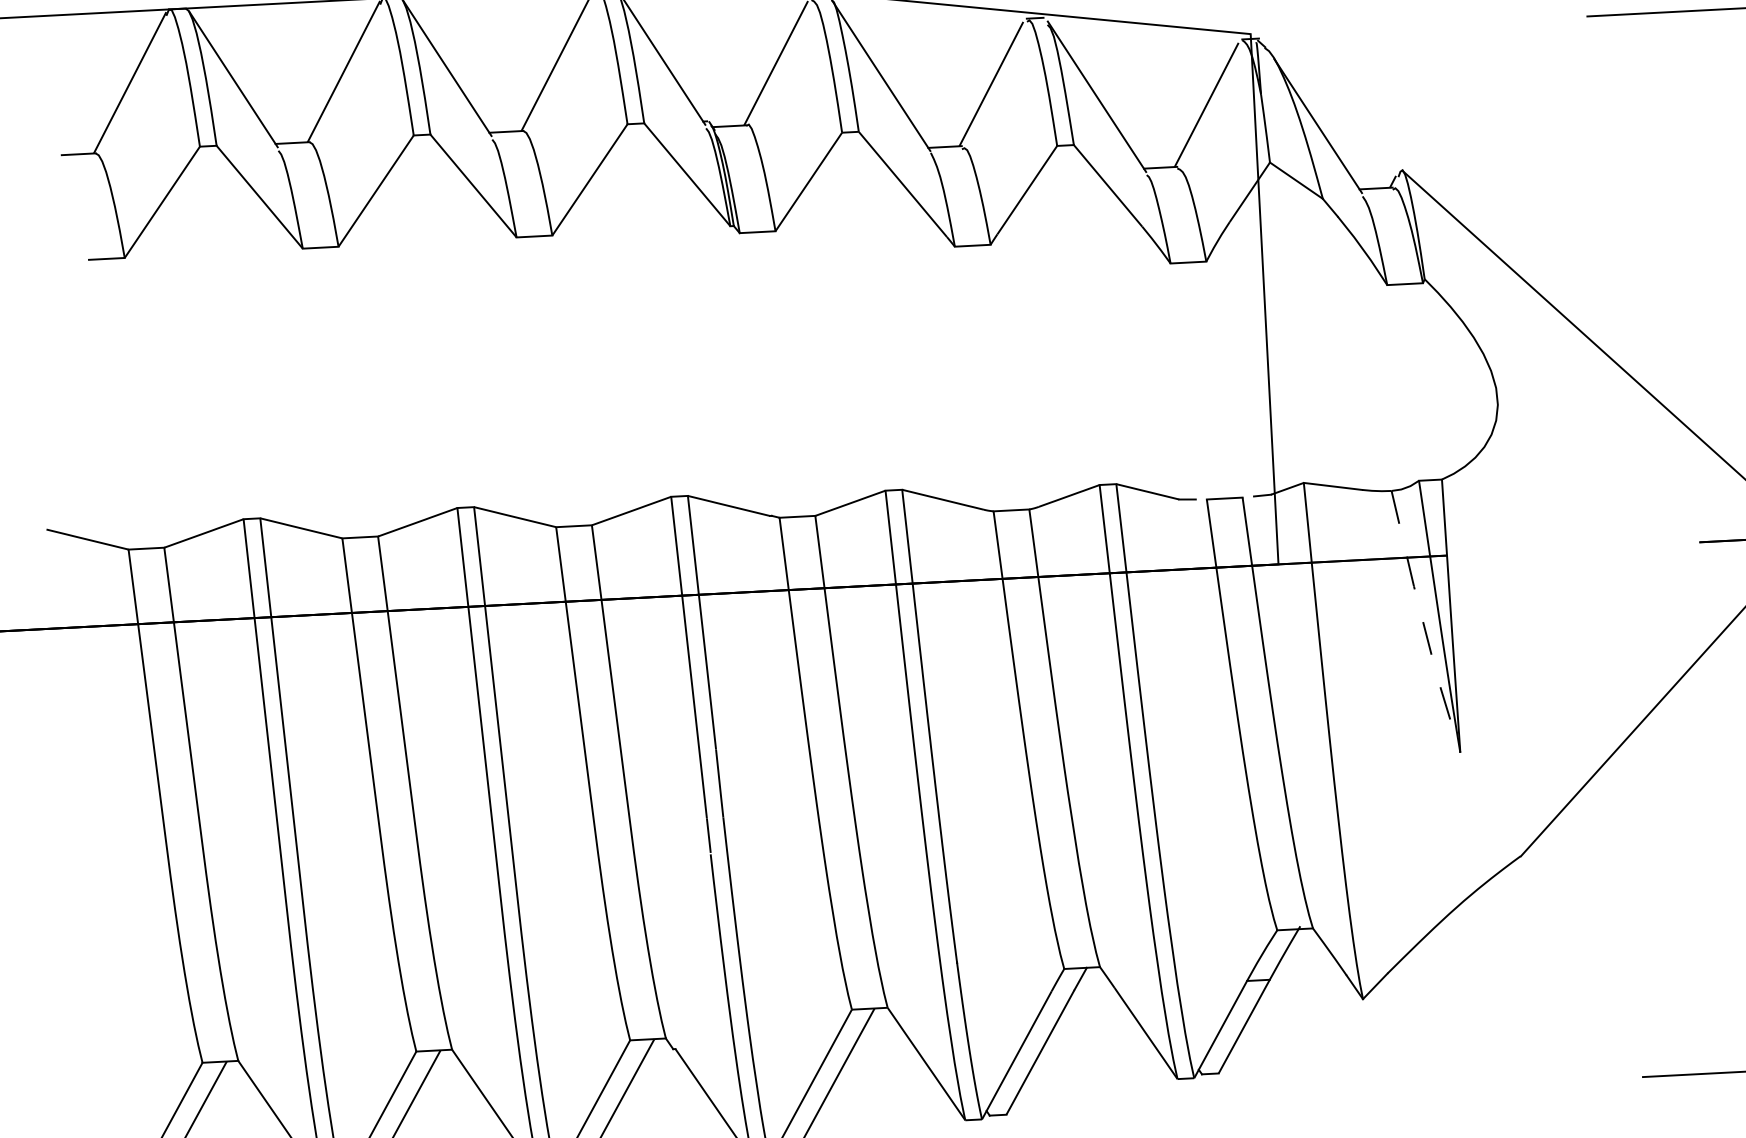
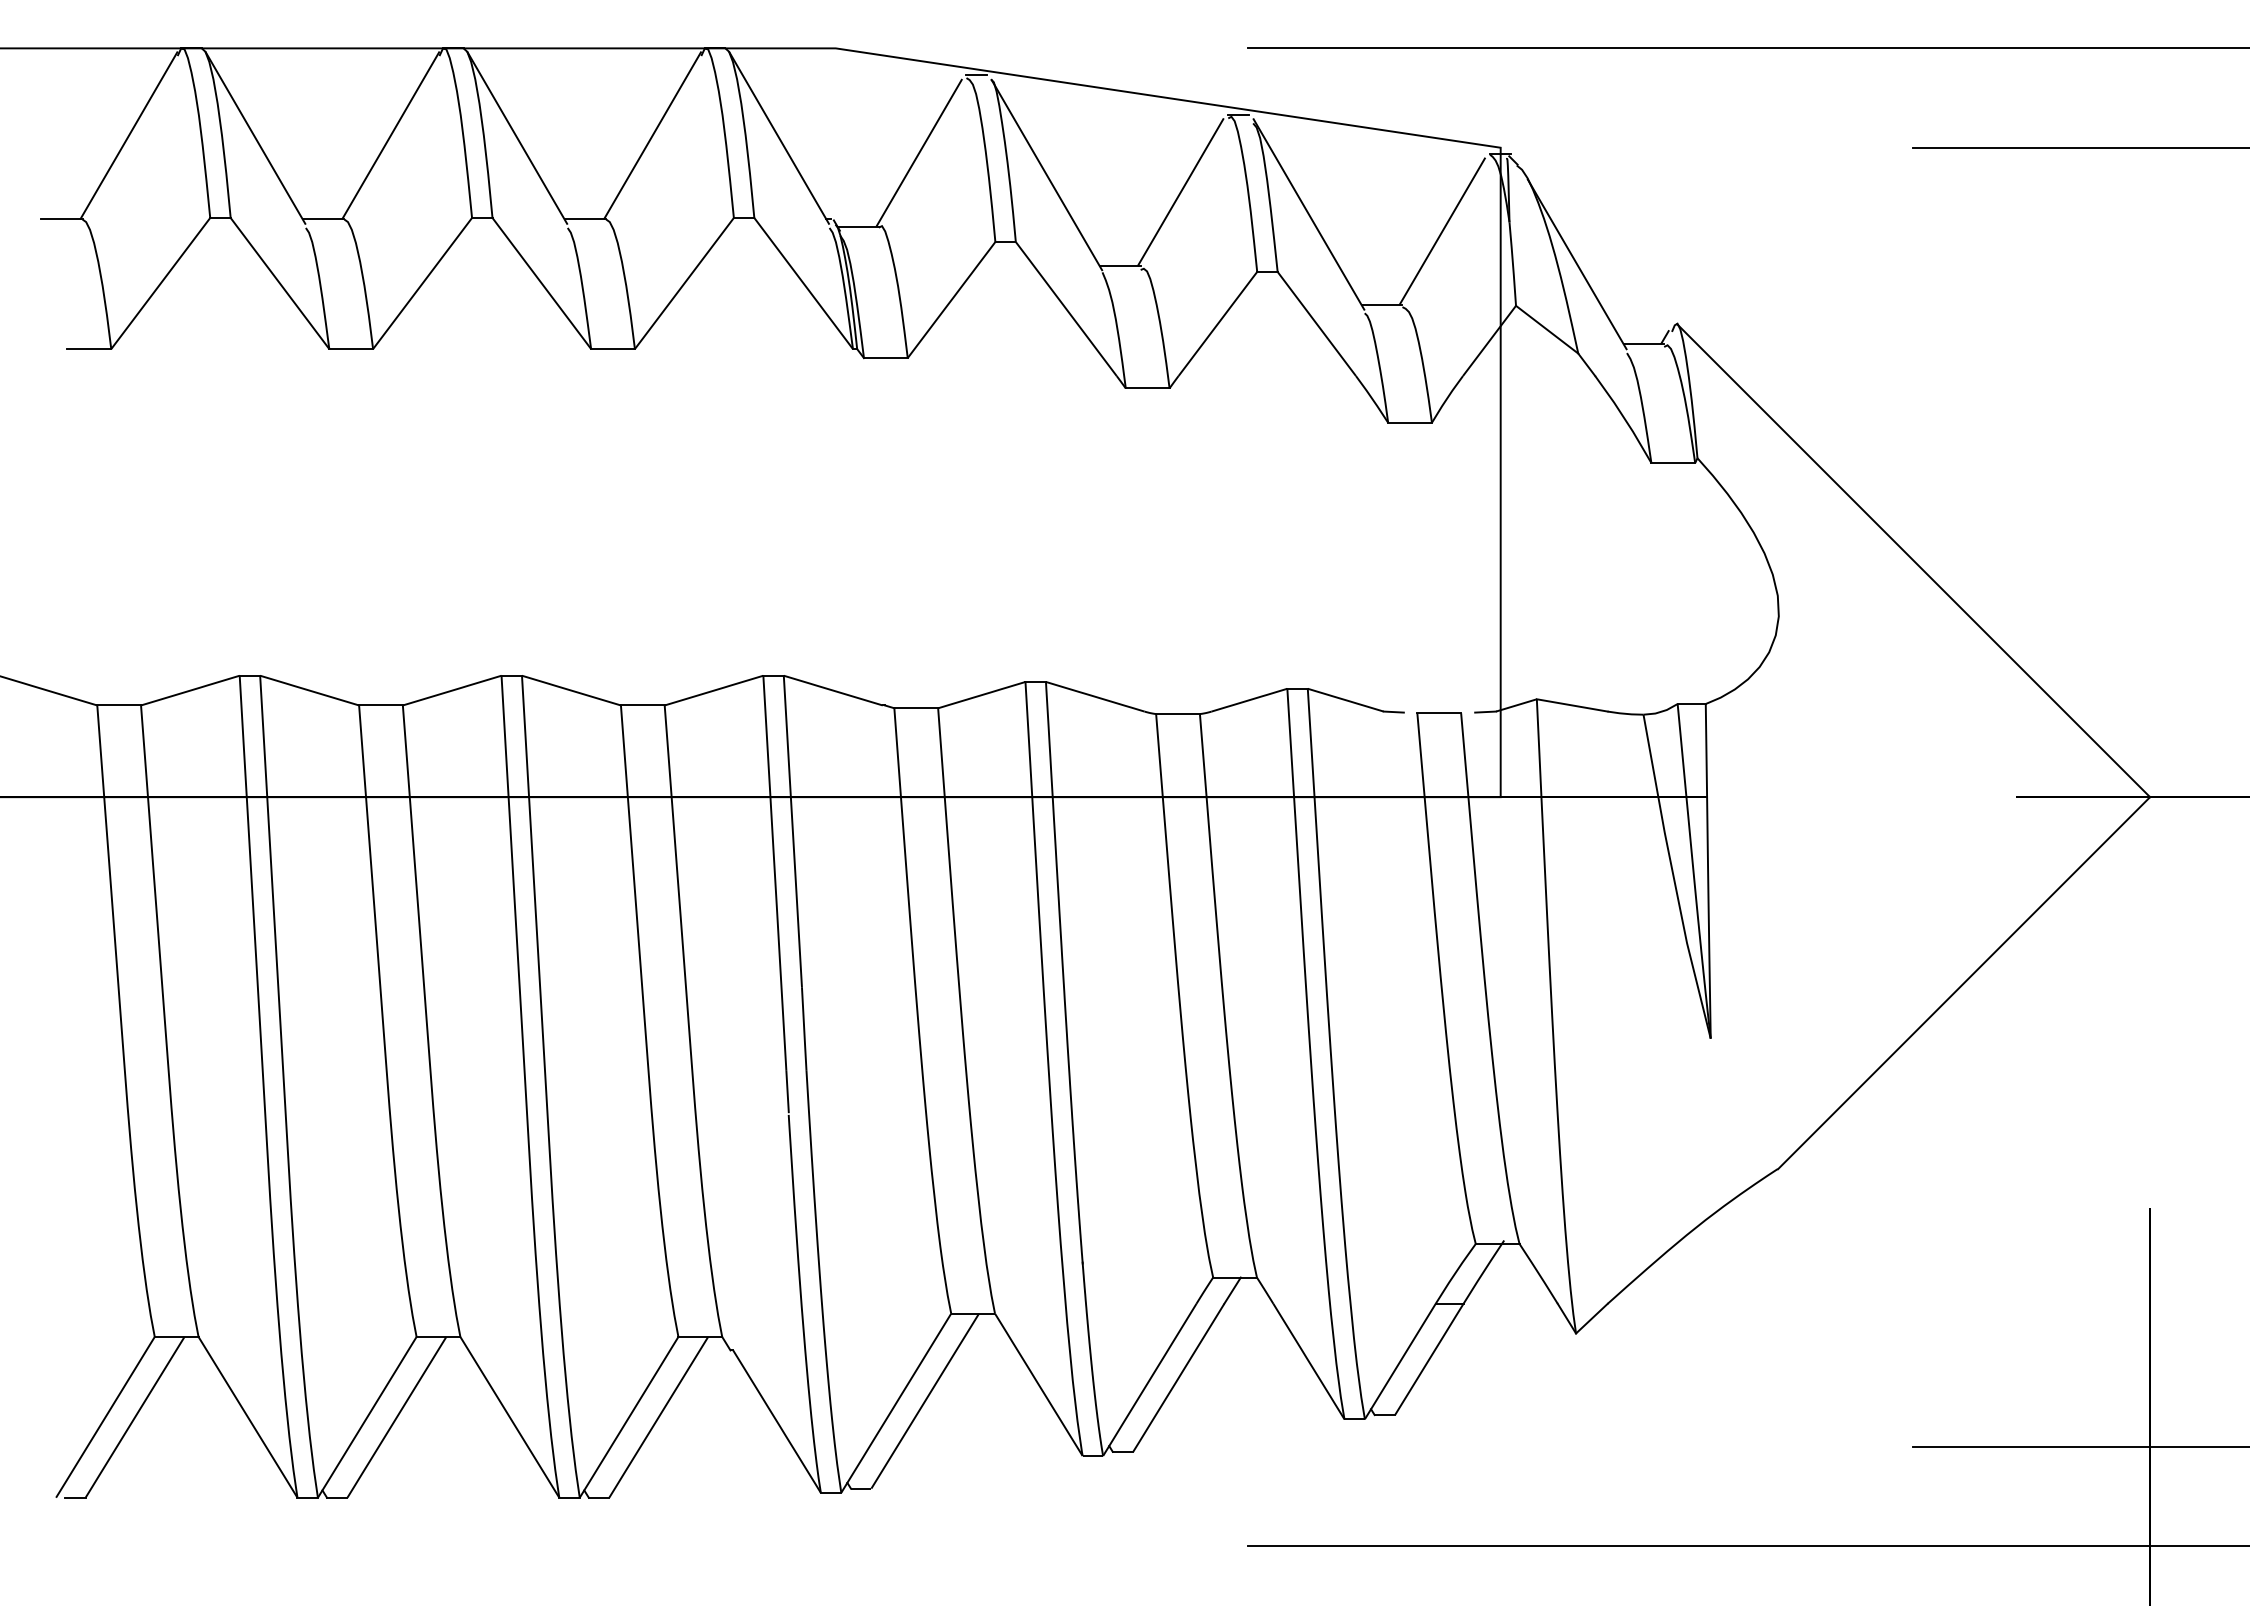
line: (1423, 622) -> (1673, 877), dashed -> solid

